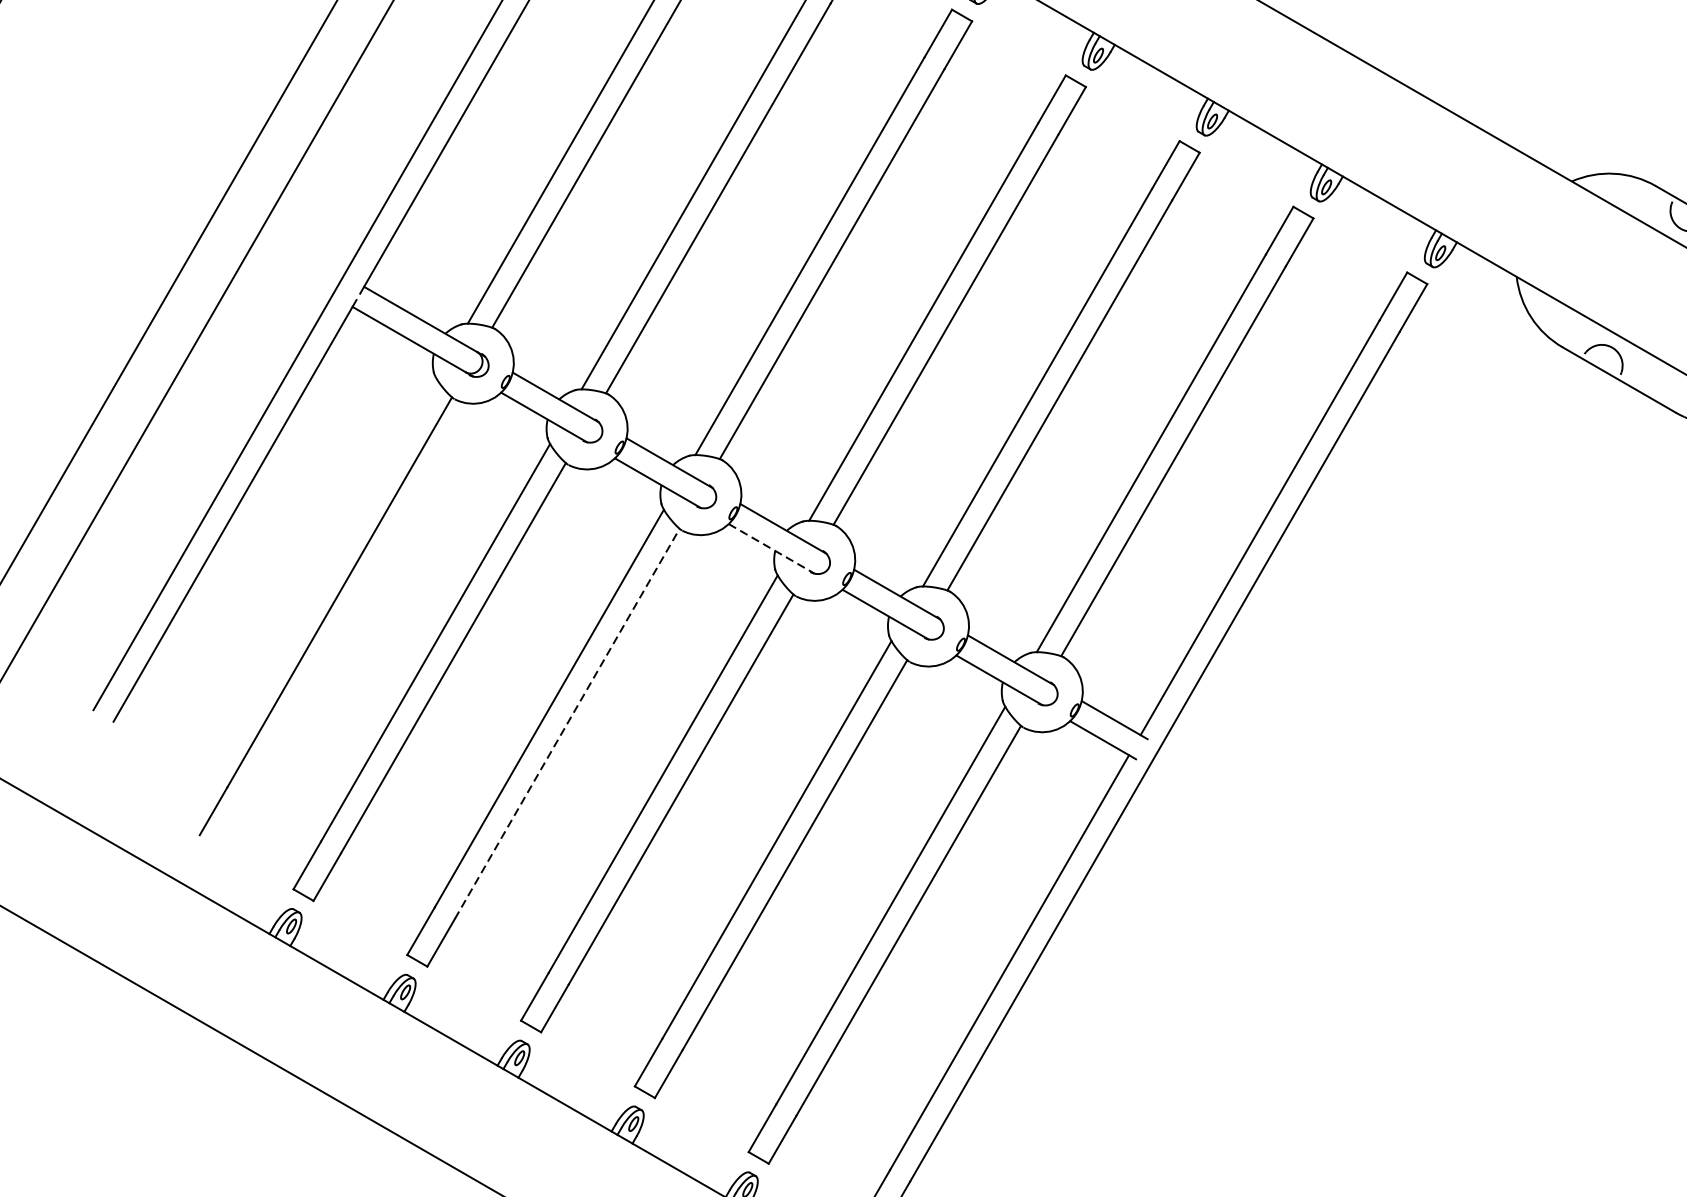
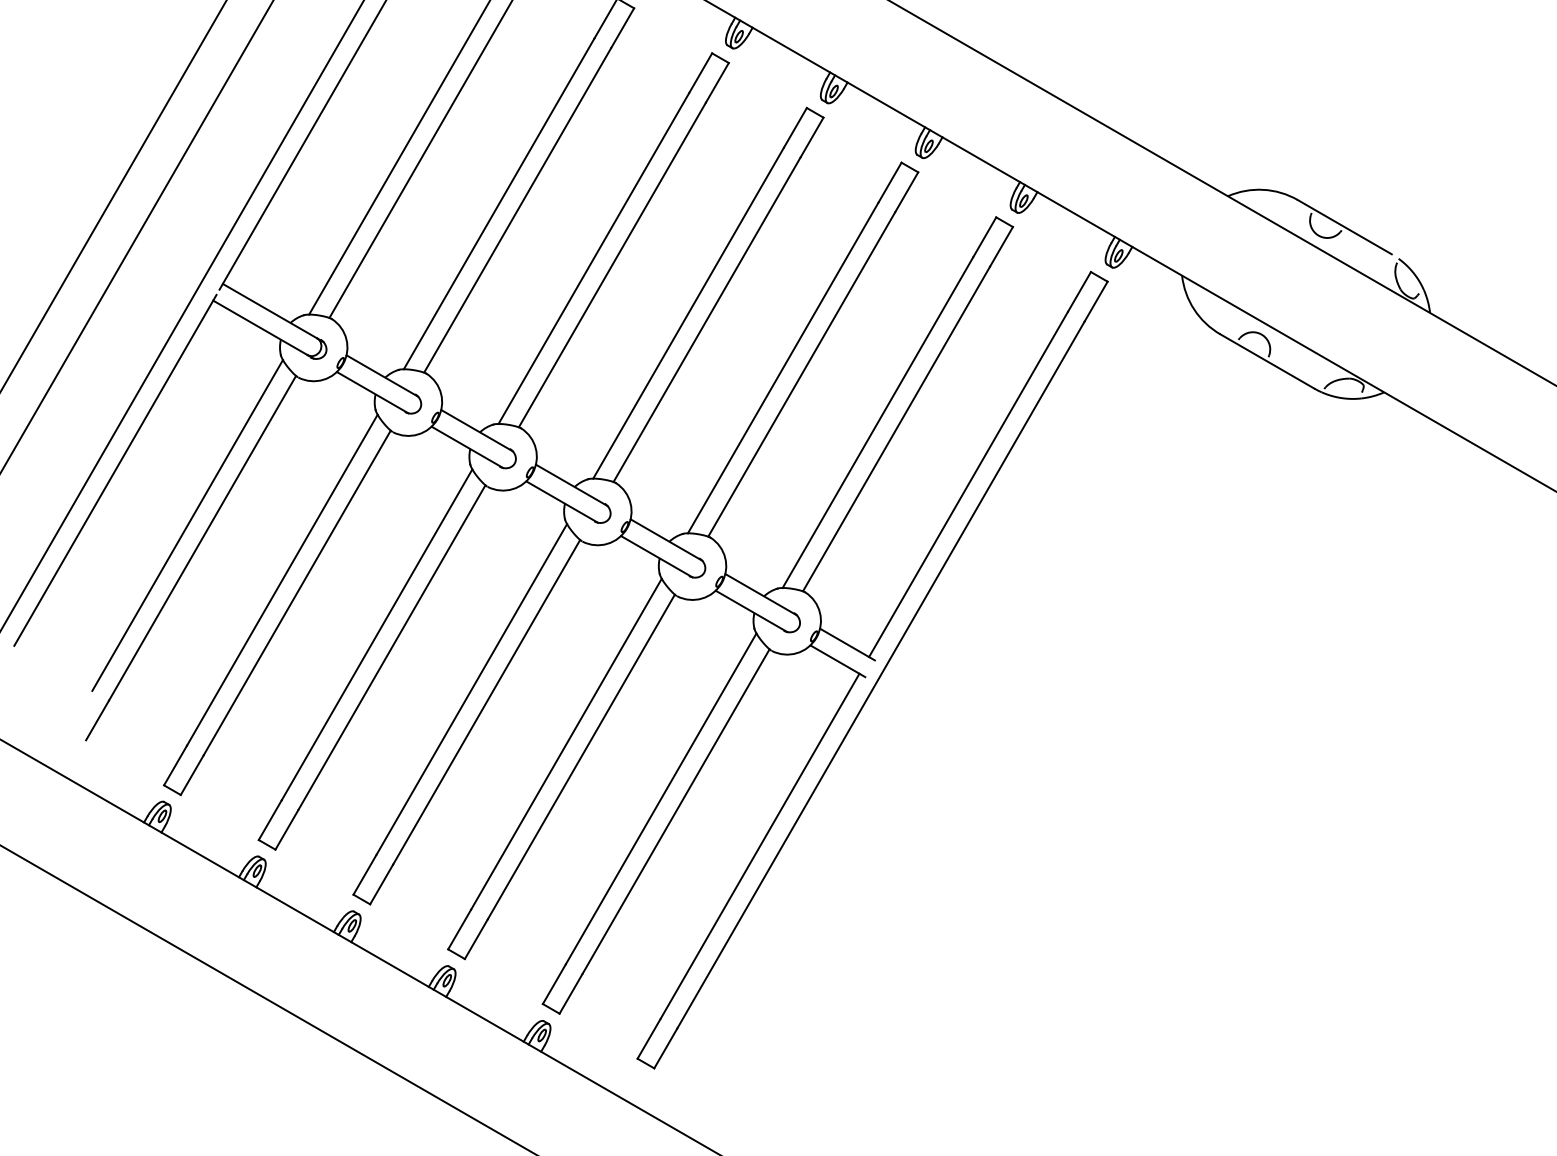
line: (772, 549) -> (562, 502), dashed -> solid
line: (321, 577) -> (187, 525), added
line: (567, 723) -> (392, 647), dashed -> solid

